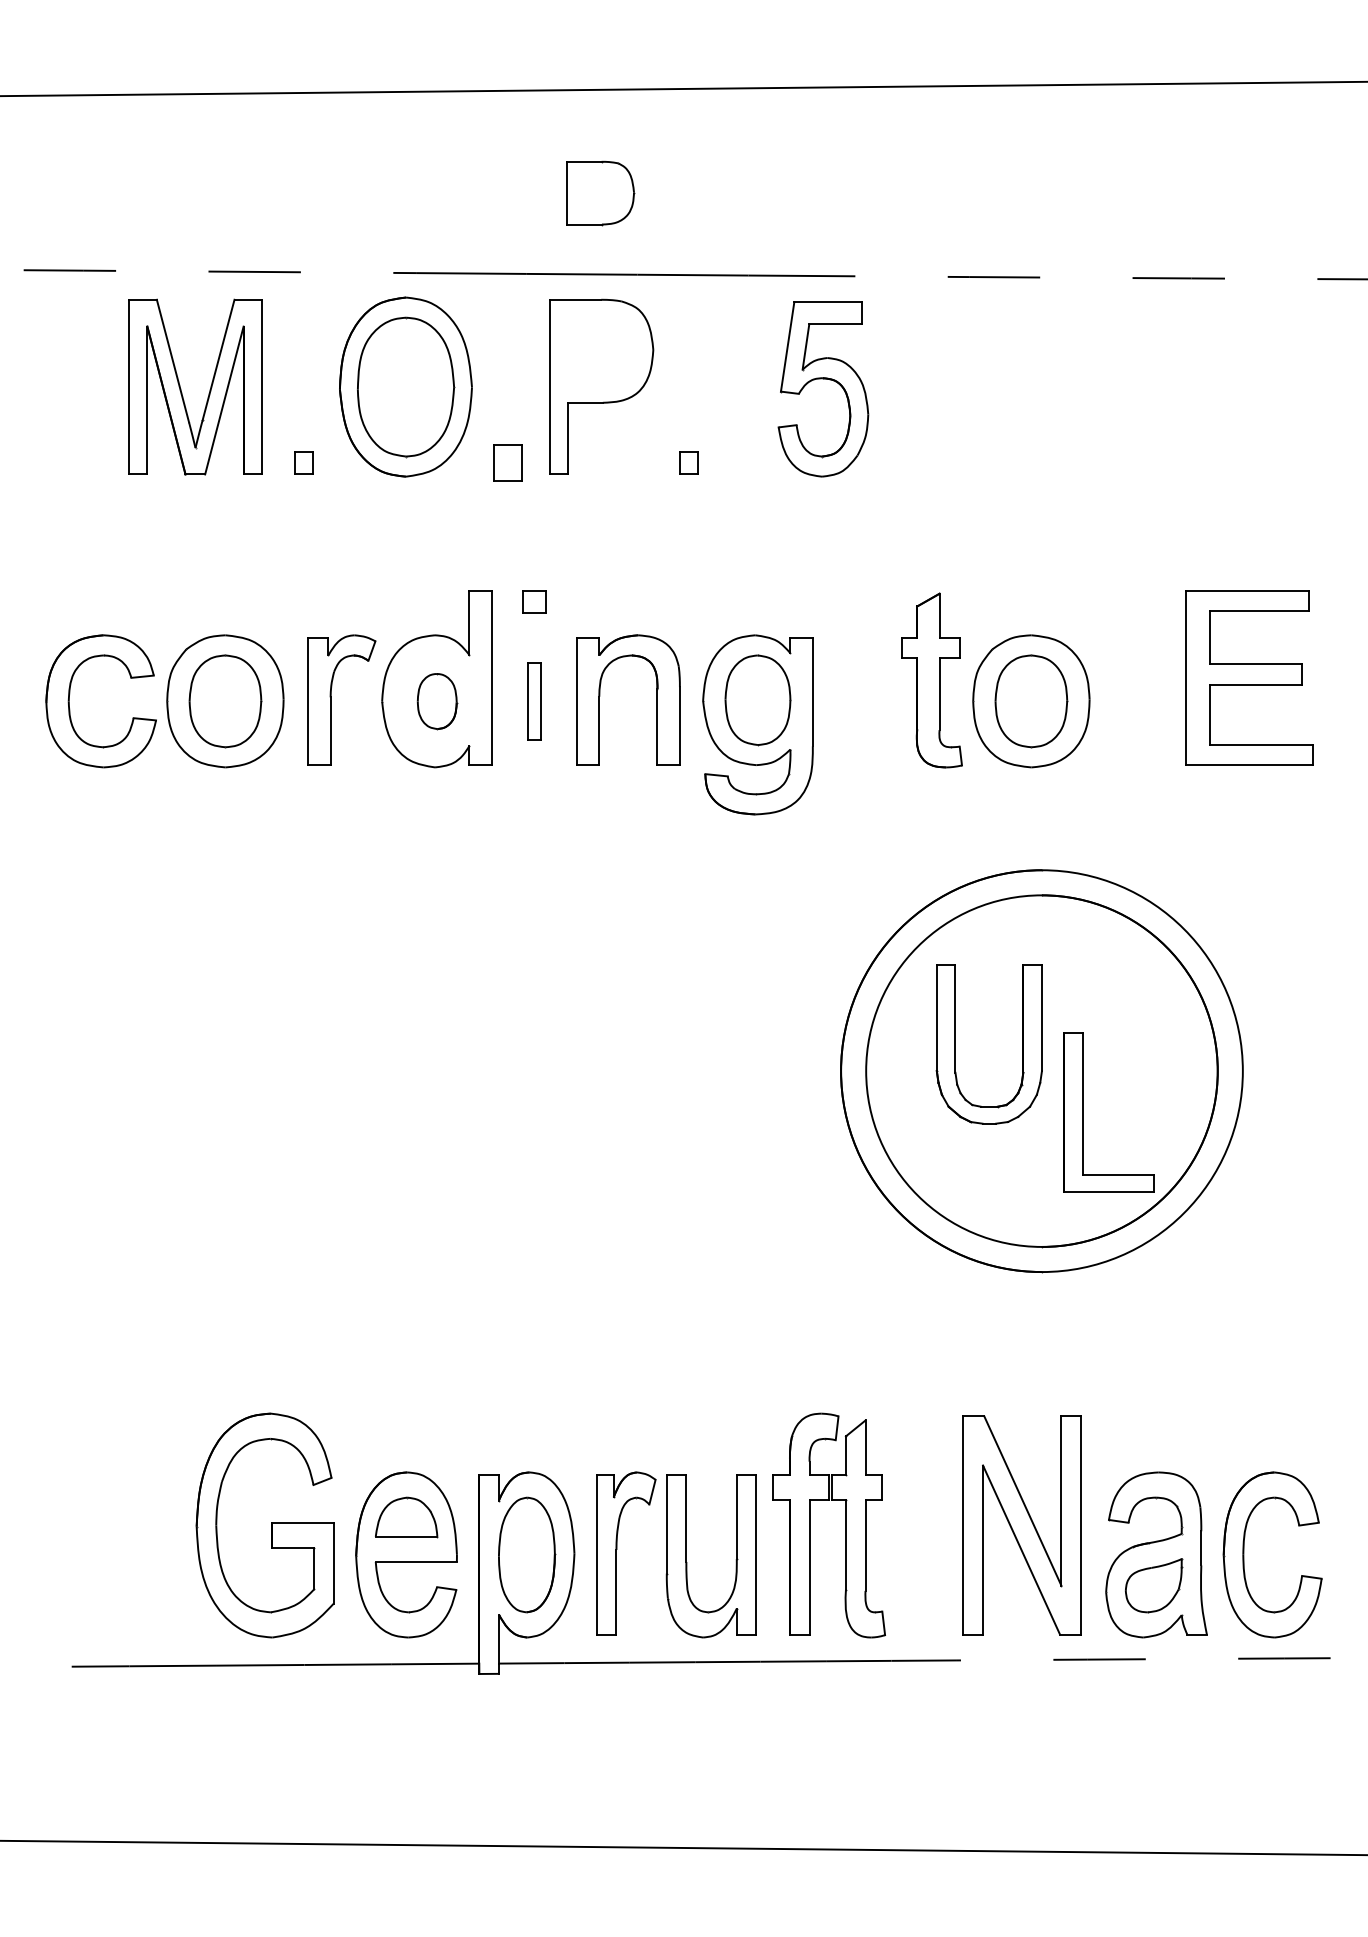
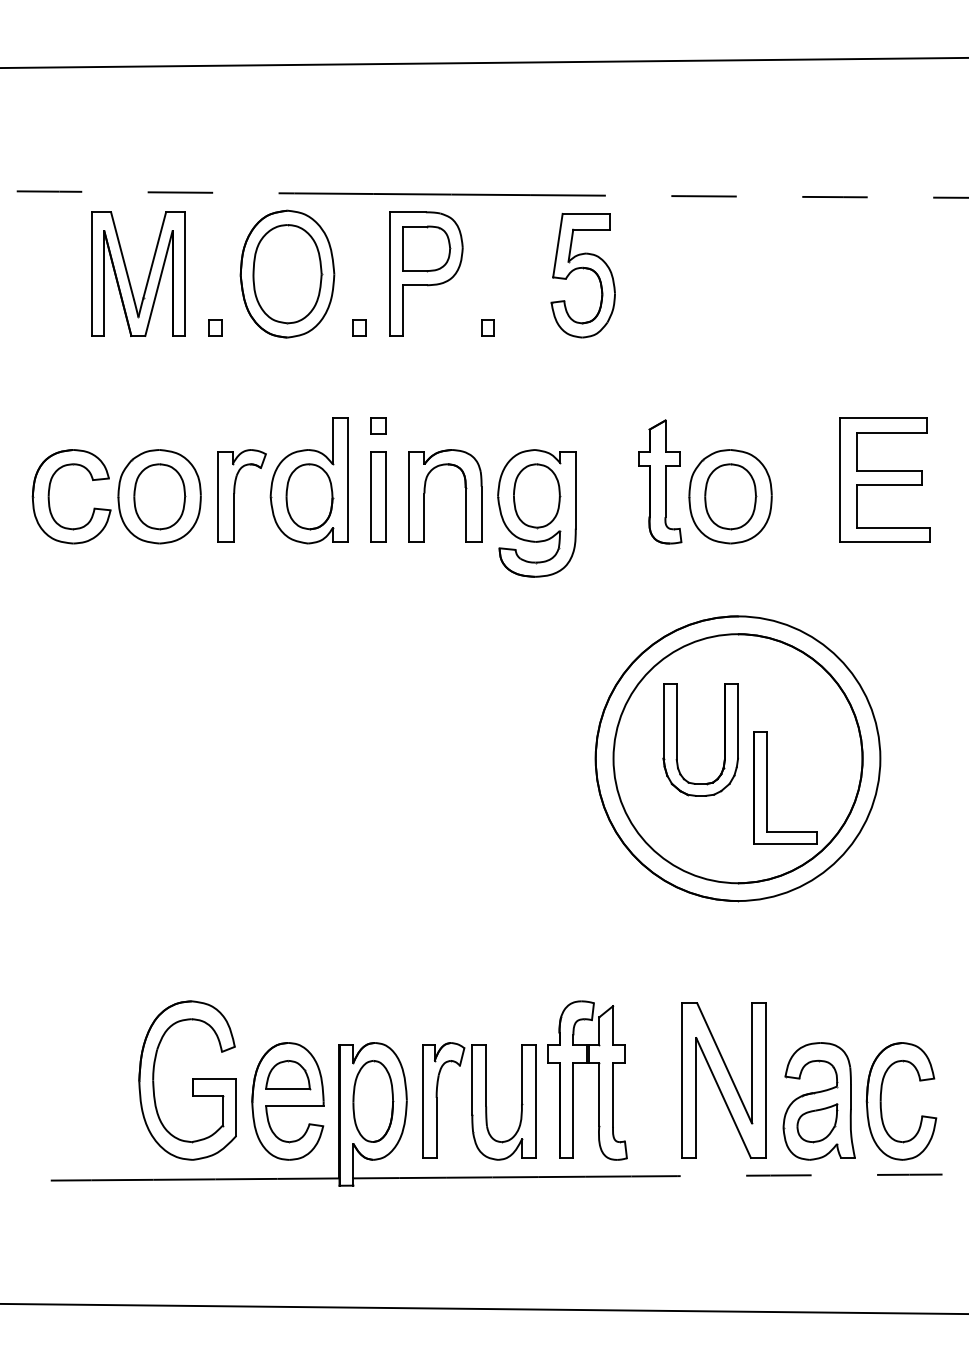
part: (600, 192) -> (426, 248), moved
part: (507, 462) -> (359, 327), size x0.62
part: (436, 700) -> (309, 496), size x1.67
part: (534, 700) -> (378, 496), size x1.67

